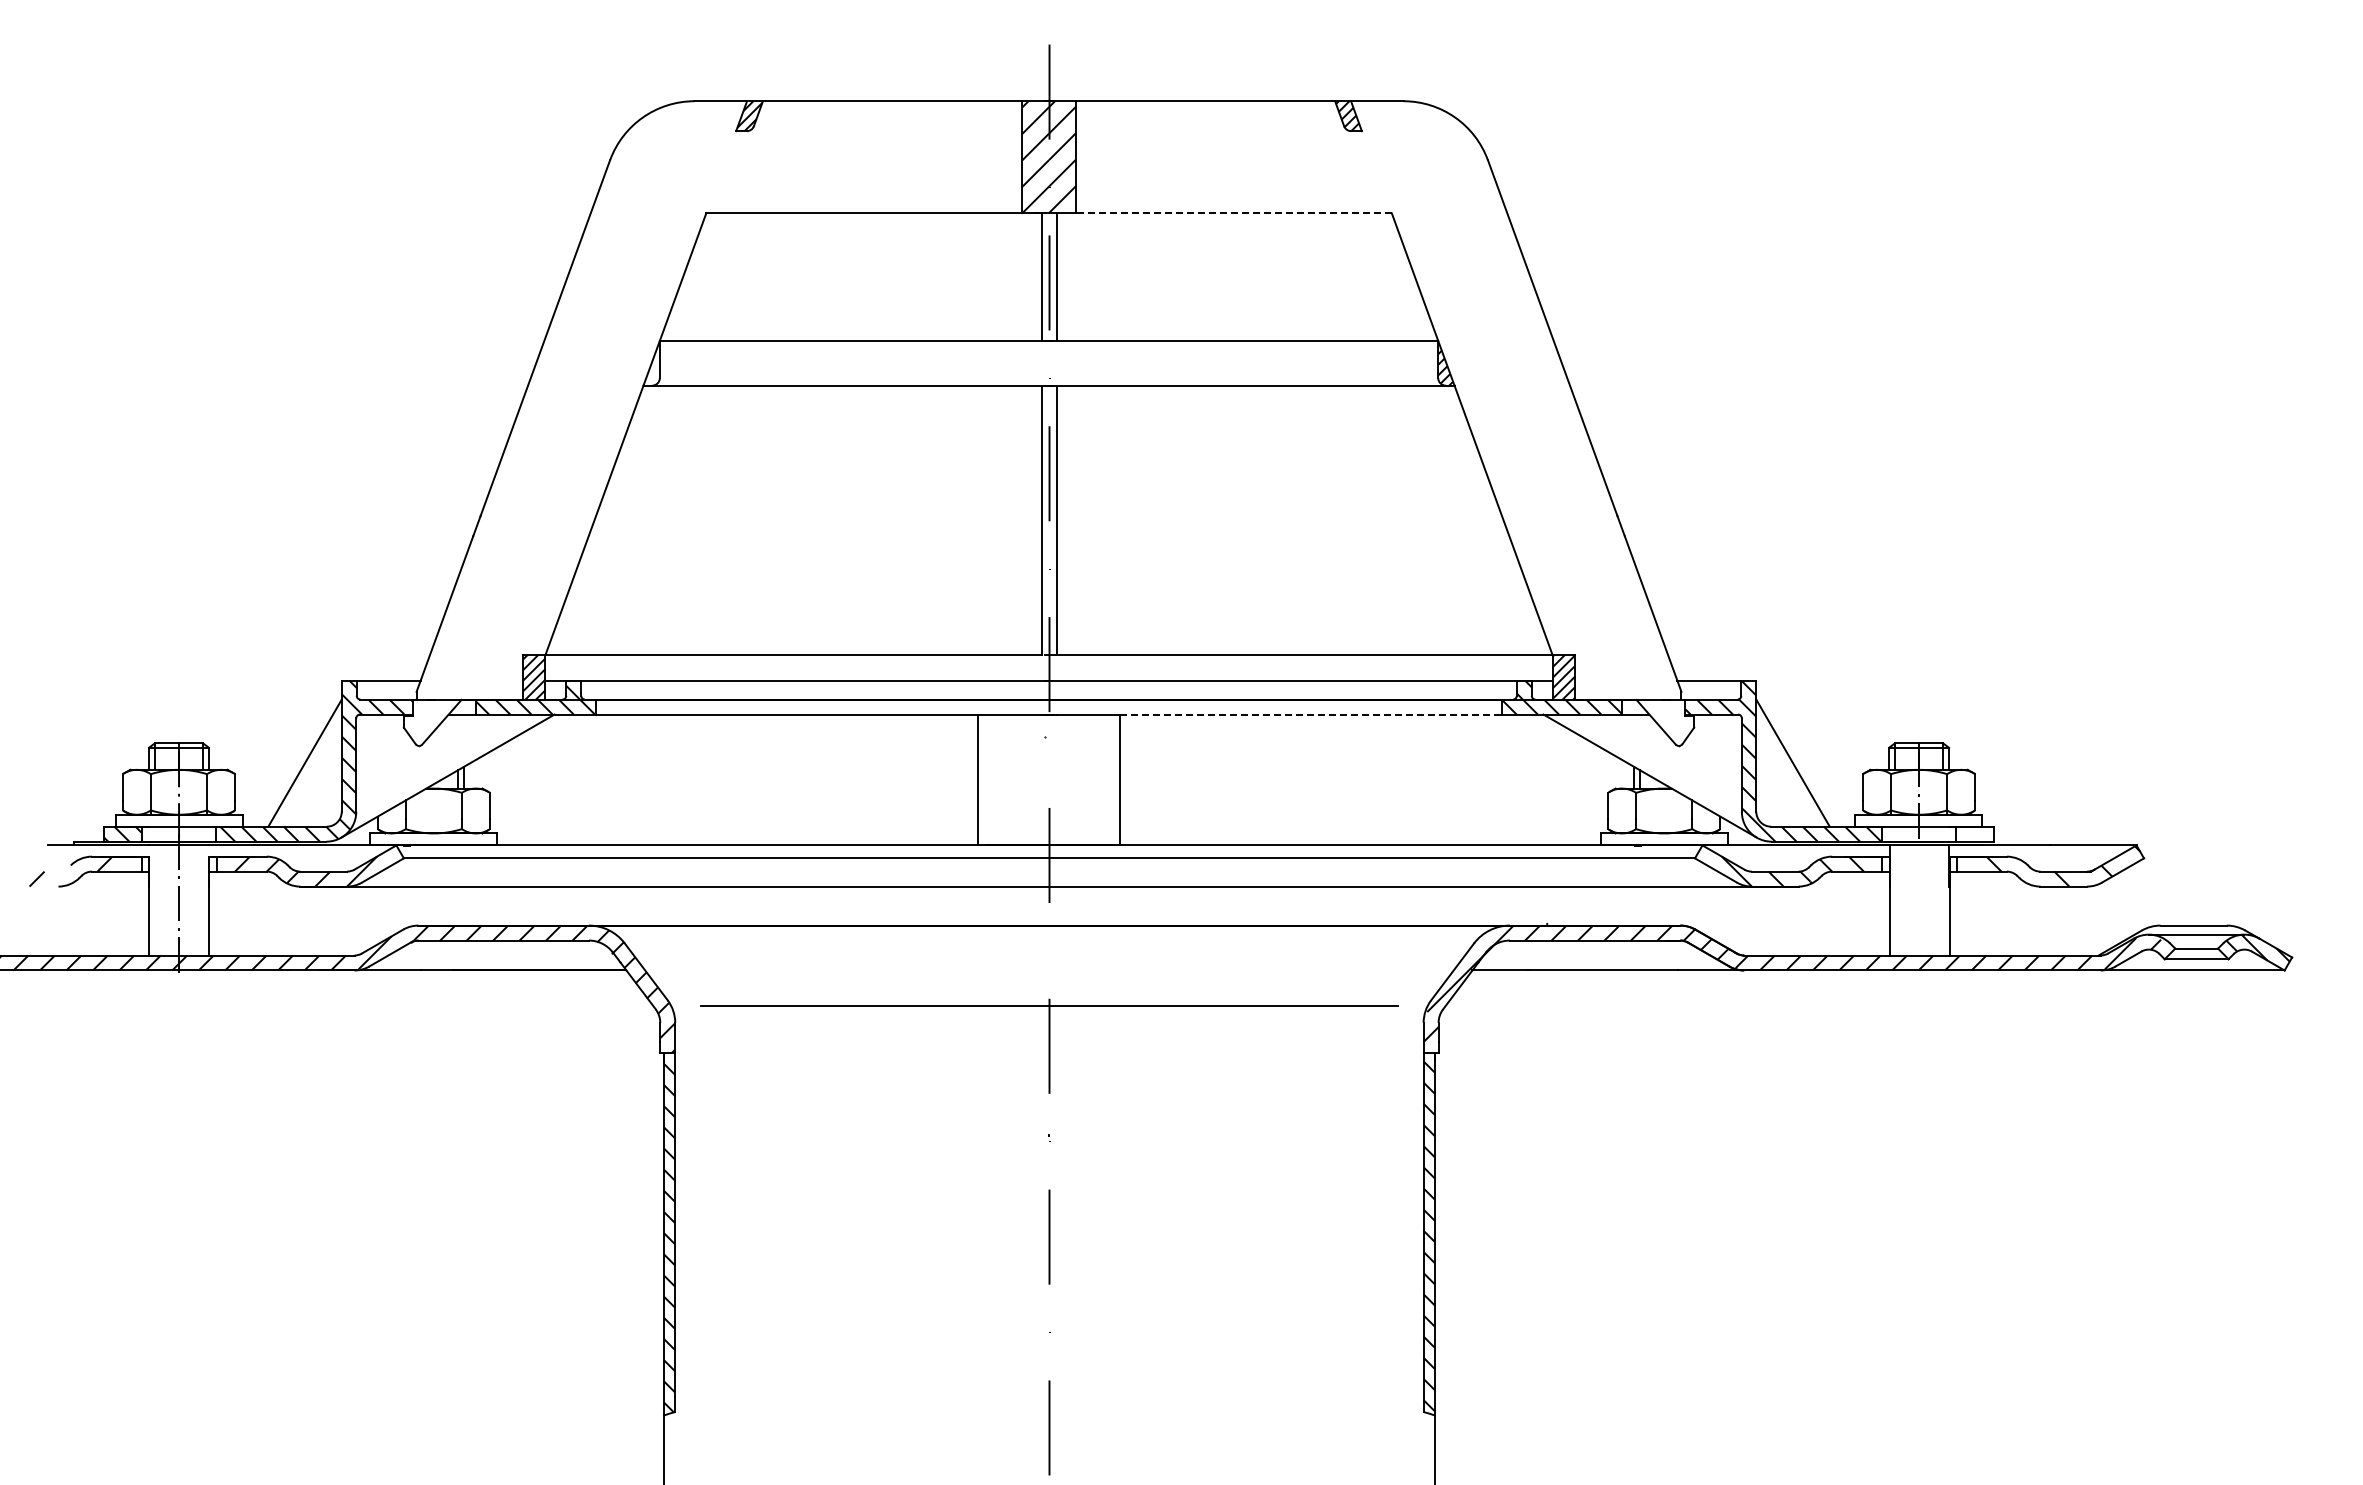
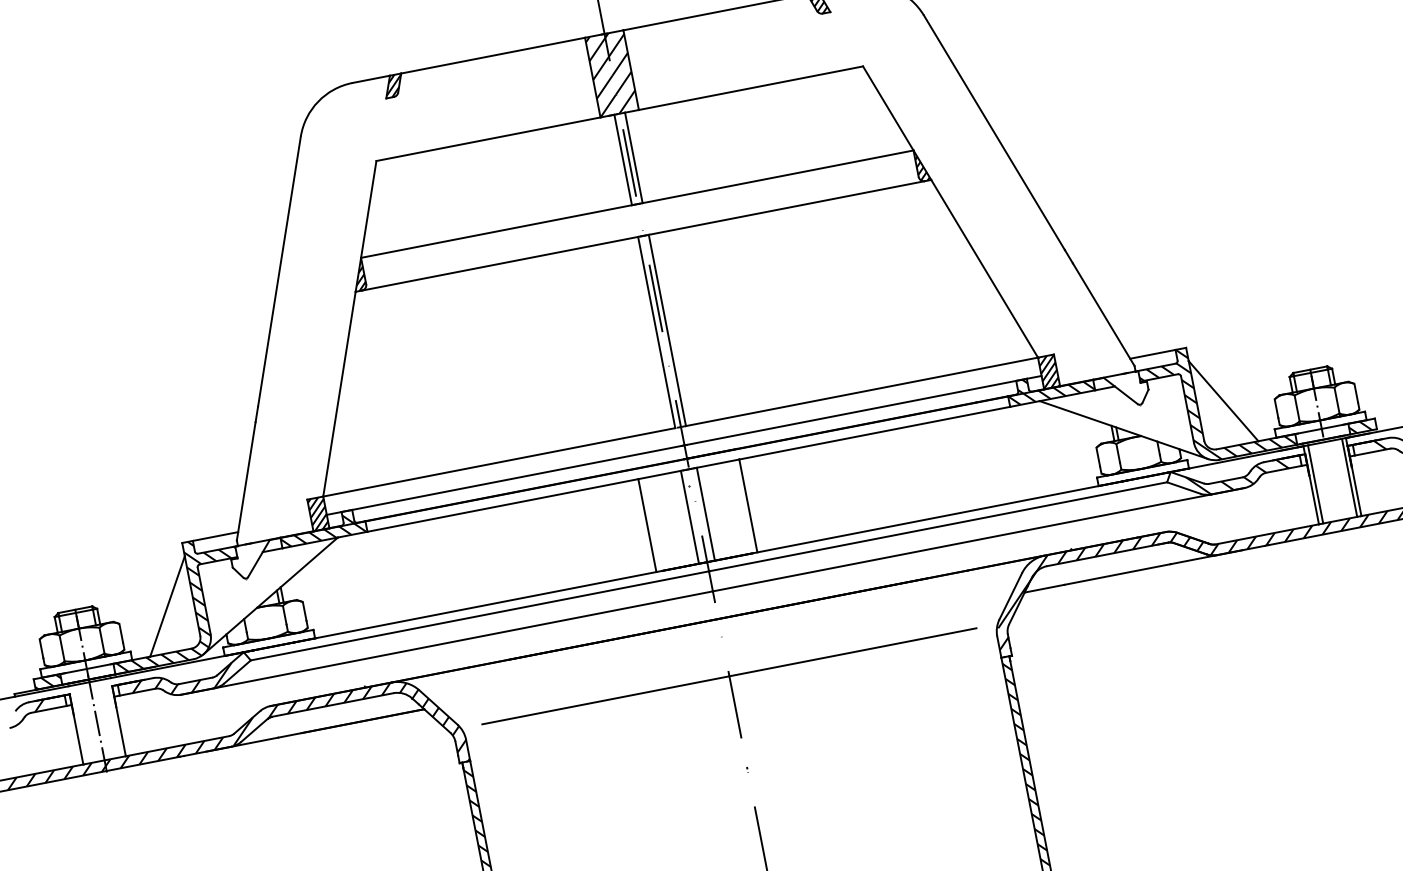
line: (1233, 213) -> (750, 88), dashed -> solid
hatch: (652, 363) -> (358, 274), added
line: (1311, 714) -> (875, 433), dashed -> solid
line: (1037, 779) -> (689, 517), added
line: (1060, 779) -> (705, 513), added
hatch: (1974, 833) -> (1362, 426), added
line: (1896, 900) -> (1315, 484), added
line: (1943, 900) -> (1349, 477), added

